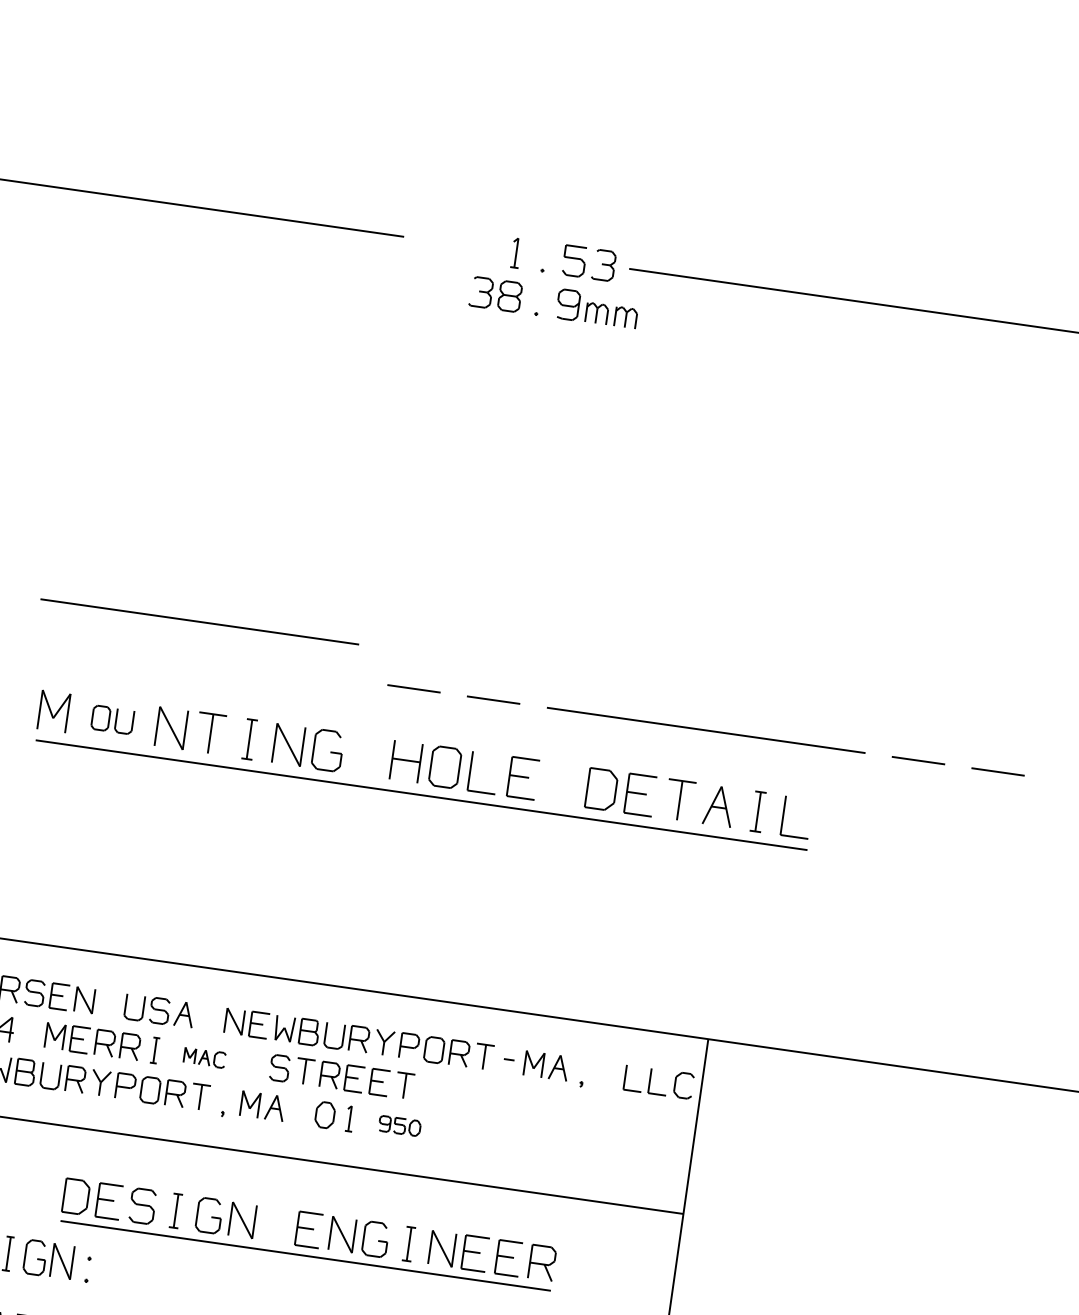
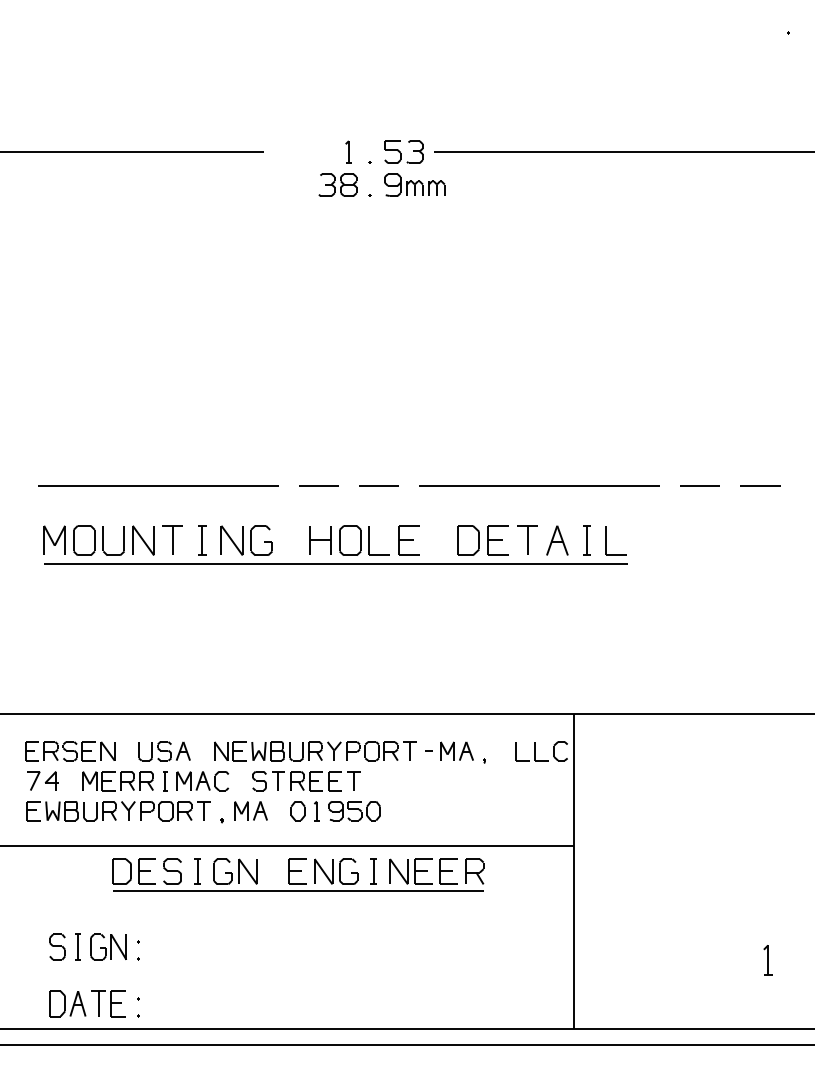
line: (200, 621) -> (158, 485), moved
part: (111, 719) -> (98, 540), size x1.67
part: (204, 1058) -> (202, 781), size x1.67
part: (399, 1126) -> (354, 811), size x1.67
part: (308, 1233) -> (298, 874), moved

